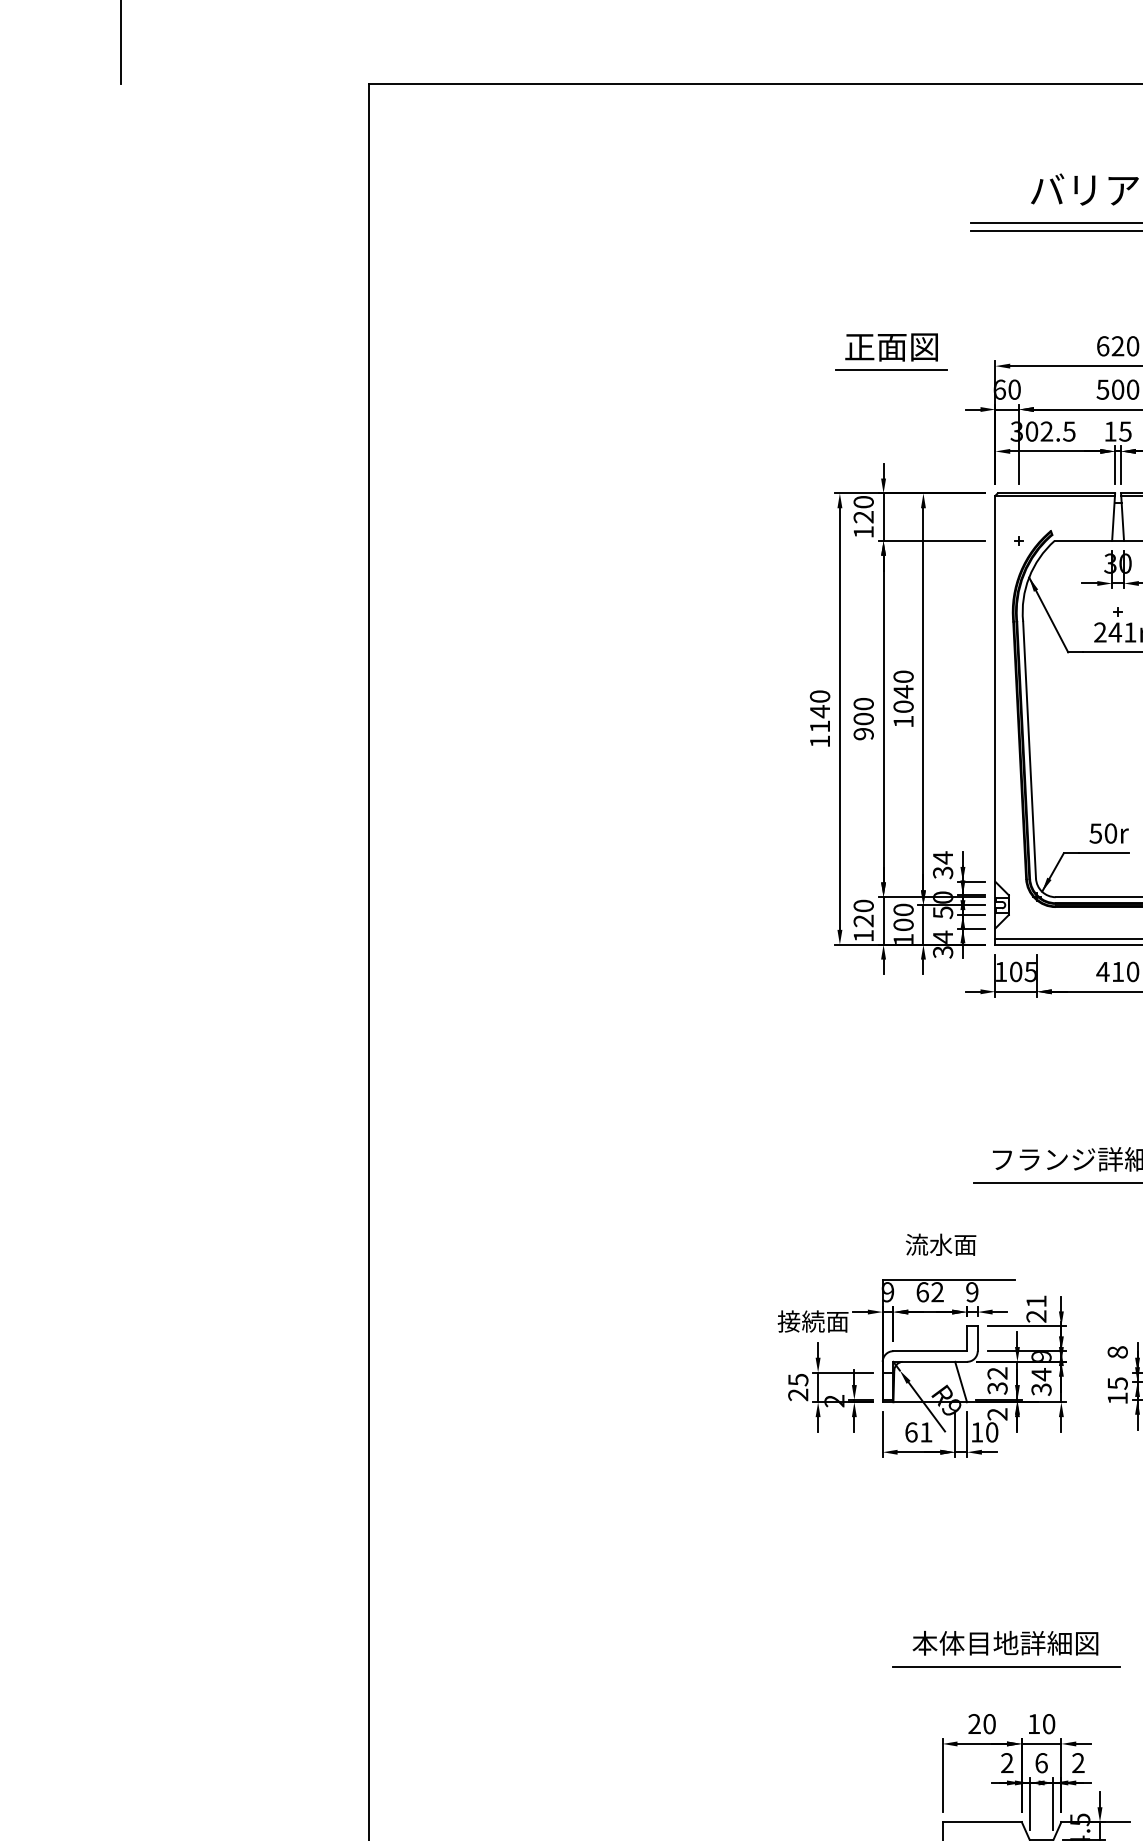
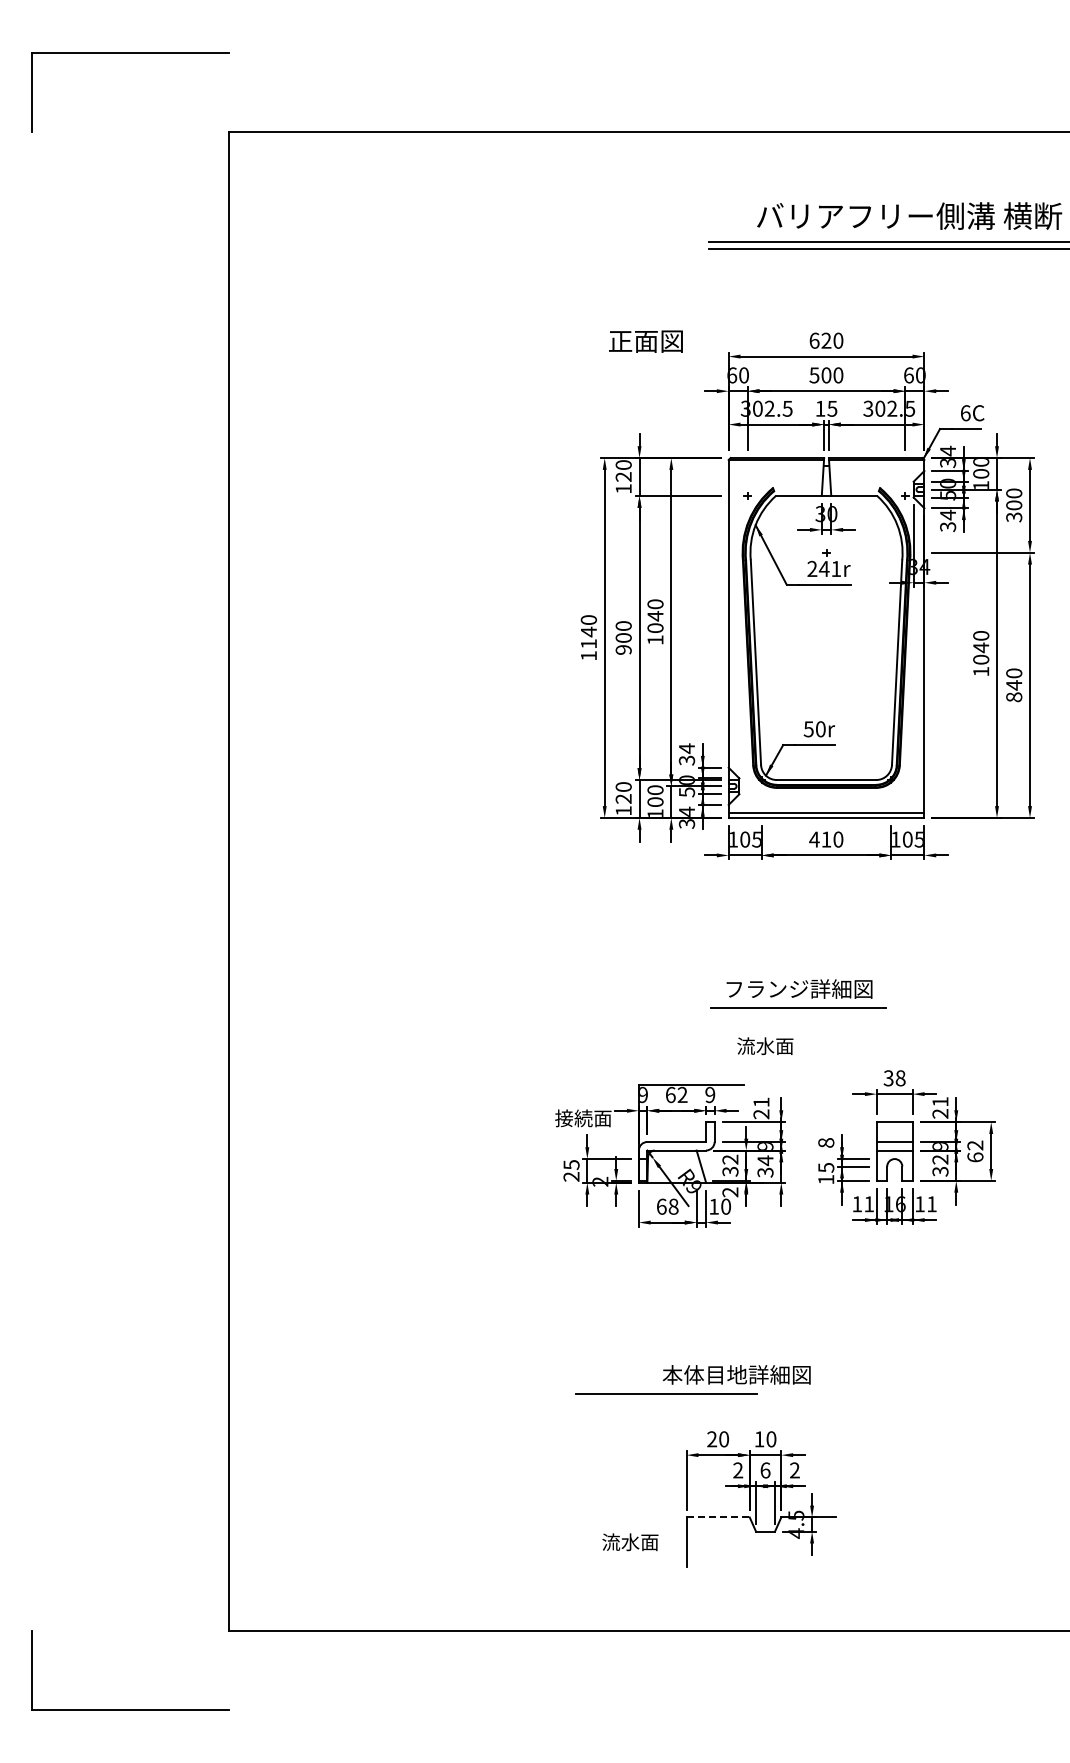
line: (891, 369) -> (645, 359), removed
text: (941, 1243) -> (765, 1045), moved
text: (926, 1432) -> (673, 1206), 61 -> 68
line: (1006, 1666) -> (666, 1393), moved
line: (982, 1822) -> (718, 1517), solid -> dashed

